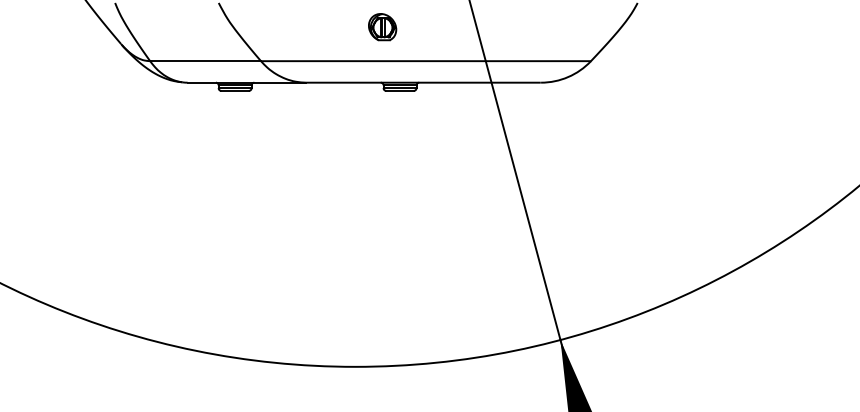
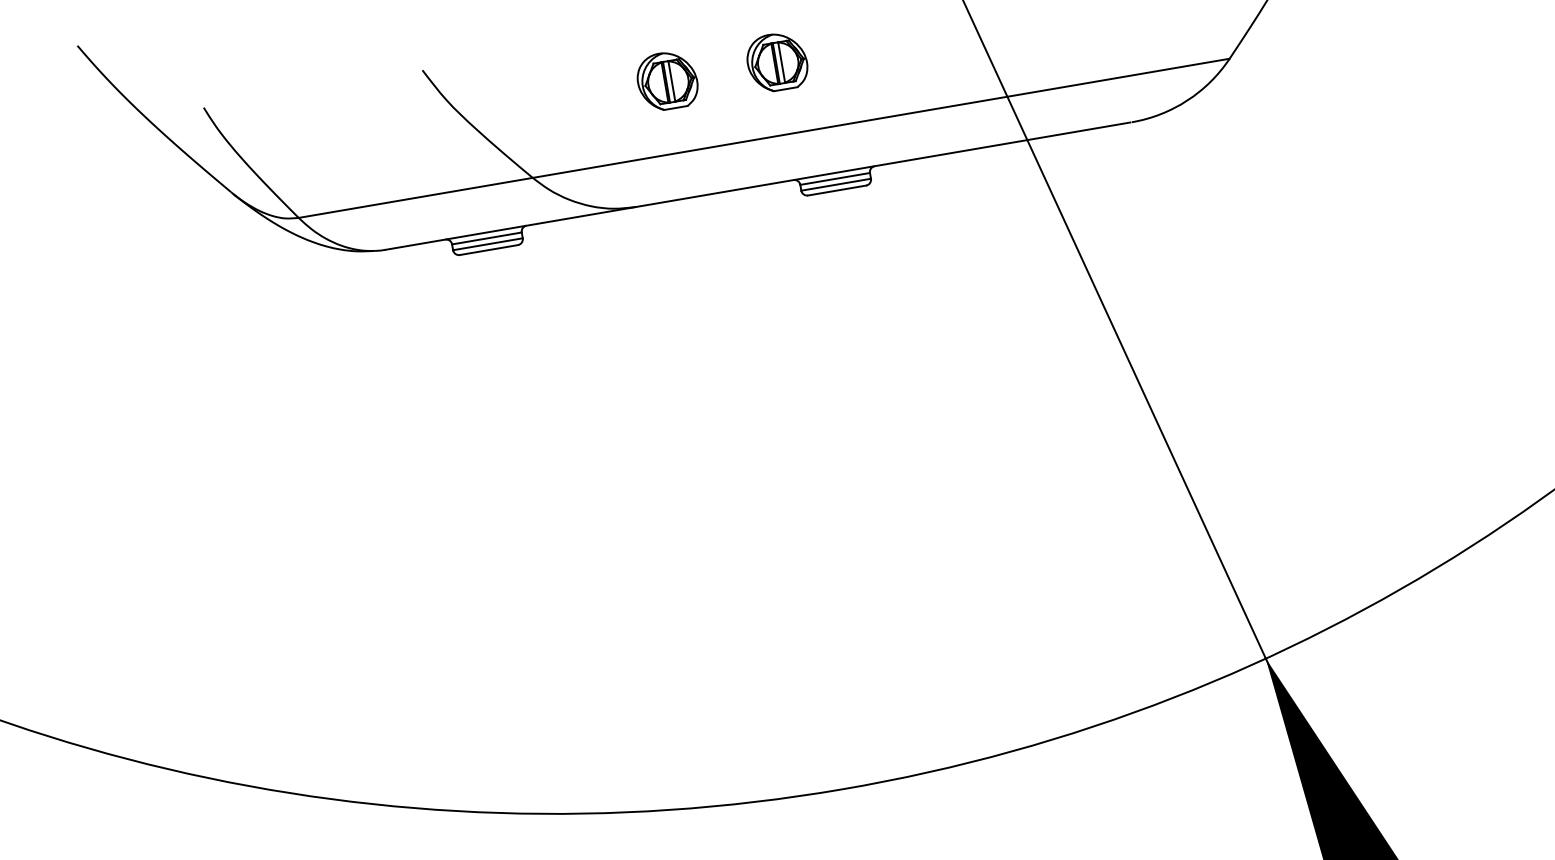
part: (330, 27) -> (667, 81), added

